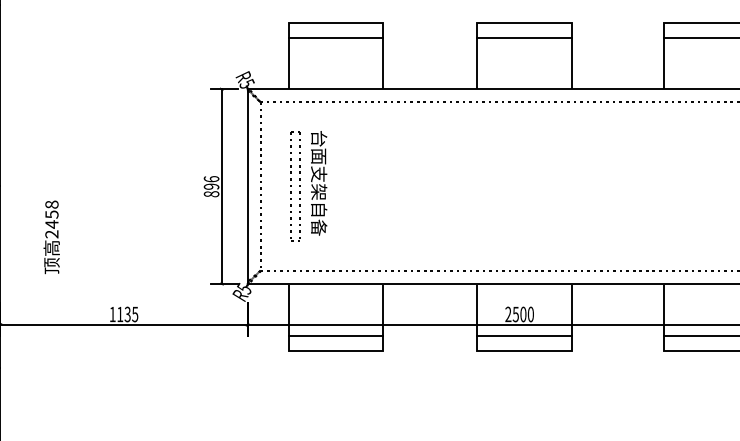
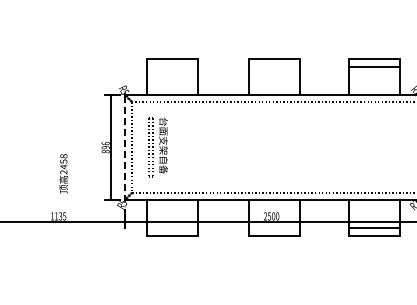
line: (335, 37) -> (172, 67), removed
line: (523, 37) -> (273, 67), removed
line: (248, 186) -> (125, 147), solid -> dashed
text: (51, 236) -> (63, 173), moved
line: (335, 335) -> (172, 227), removed
line: (523, 335) -> (273, 227), removed

